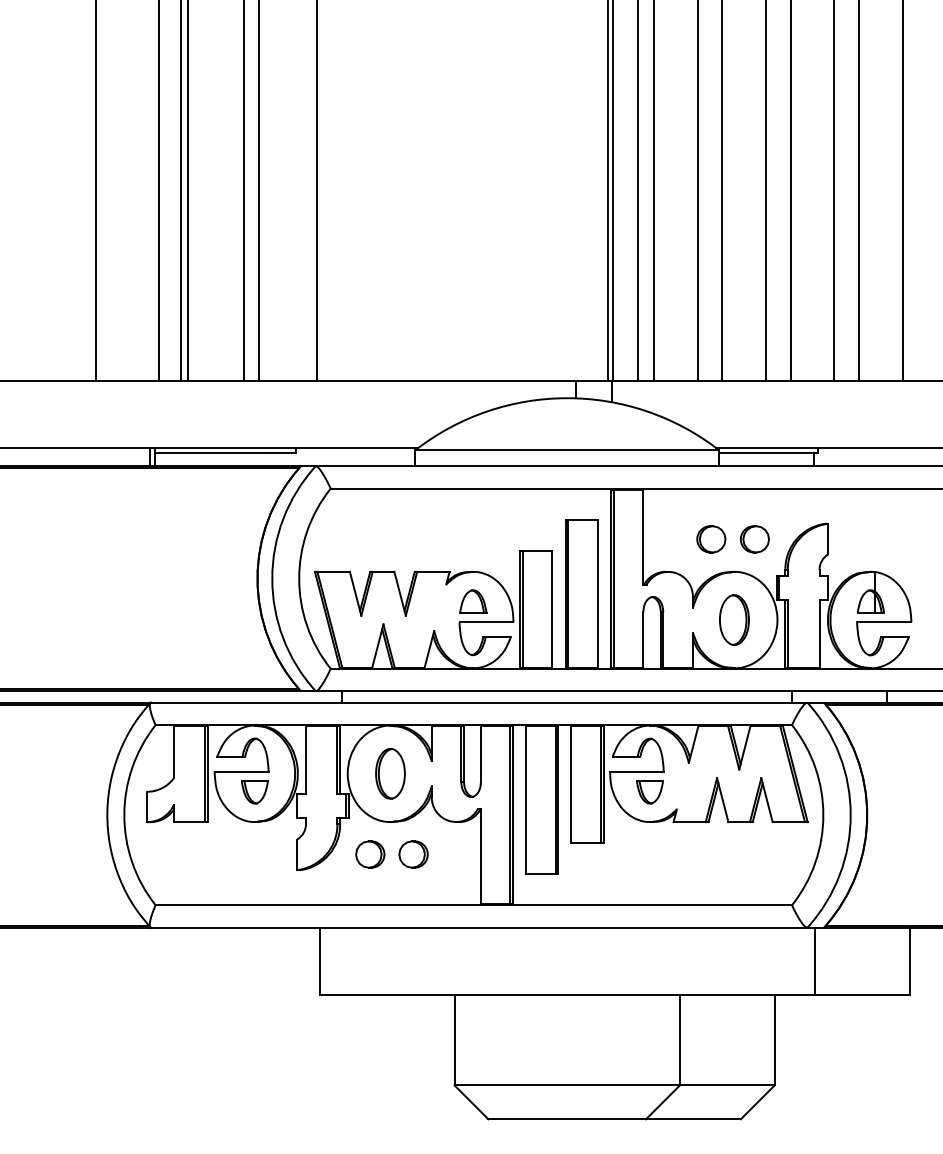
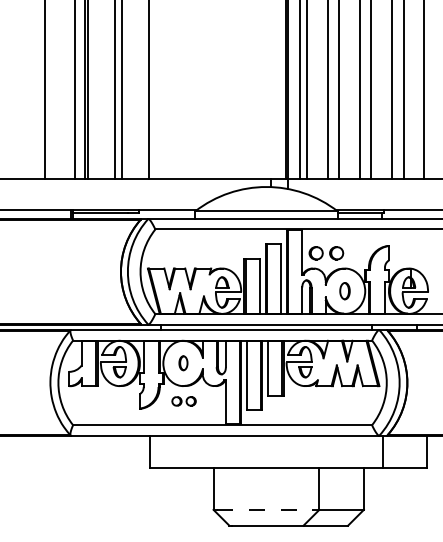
part: (733, 539) -> (326, 253), moved
part: (733, 618) -> (344, 290), size x0.7
part: (390, 771) -> (183, 362), size x0.6
part: (390, 854) -> (183, 401), size x0.7
line: (571, 1084) -> (268, 509), solid -> dashed

